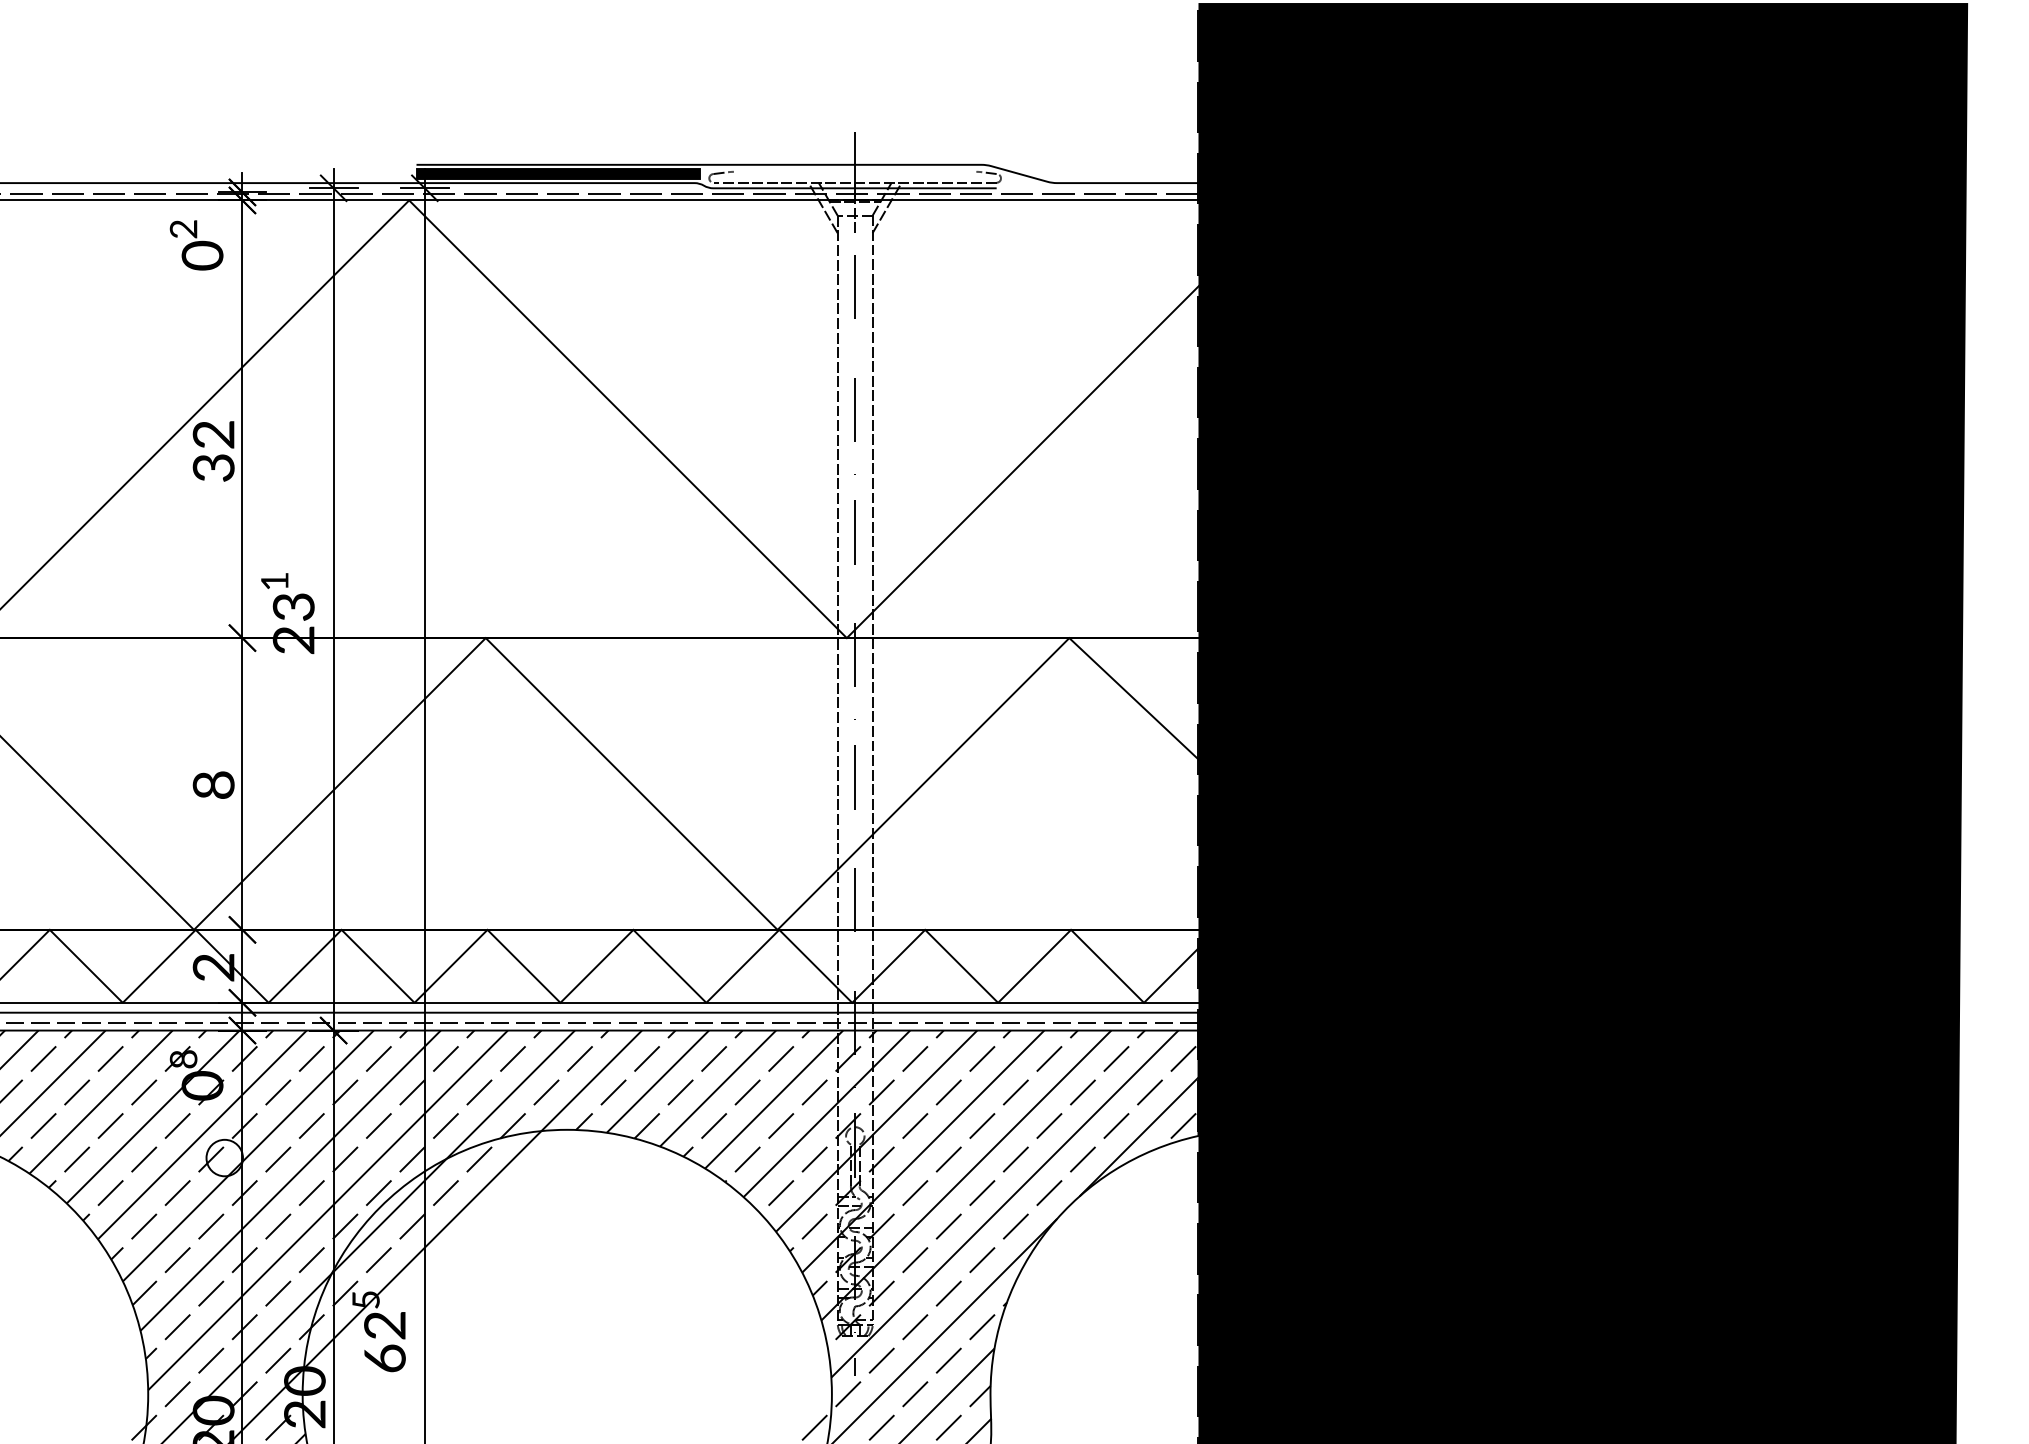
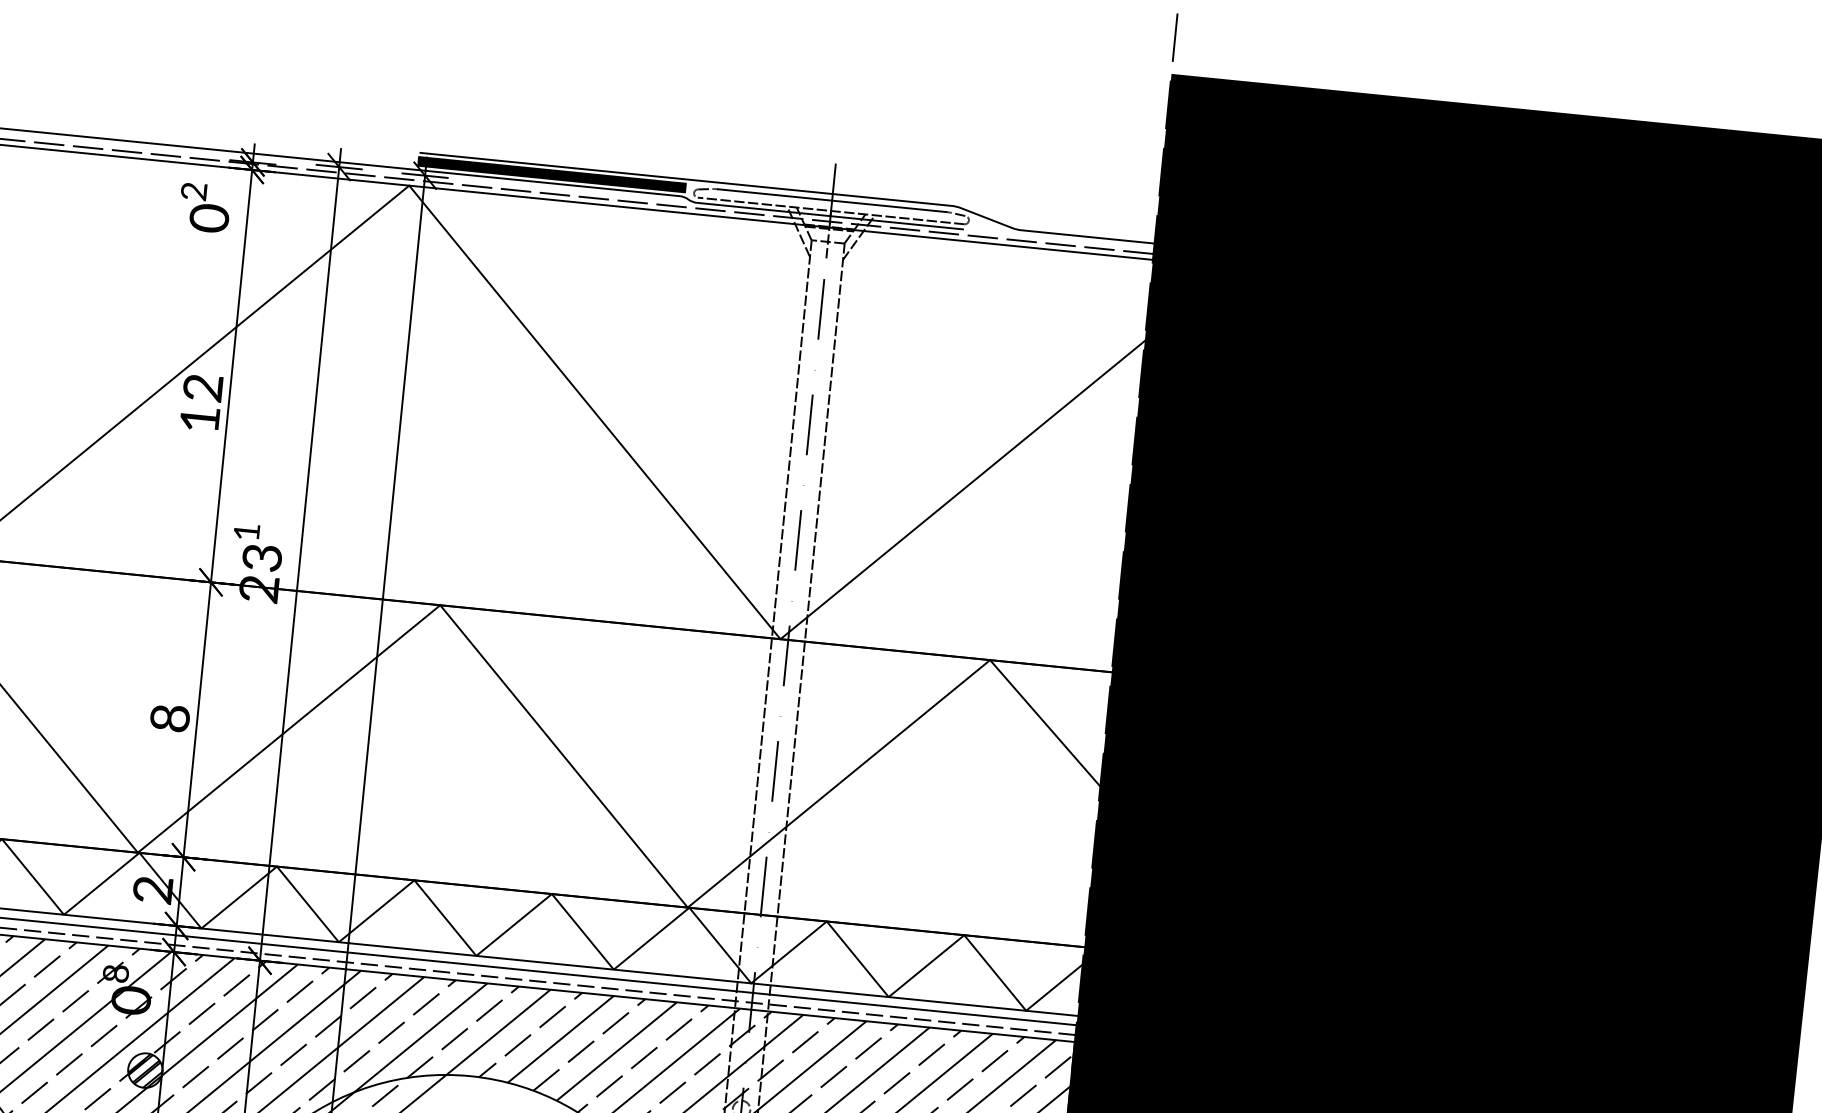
line: (854, 171) -> (831, 200), added
text: (213, 467) -> (199, 418), 32 -> 12
hatch: (224, 1158) -> (145, 1070), added

